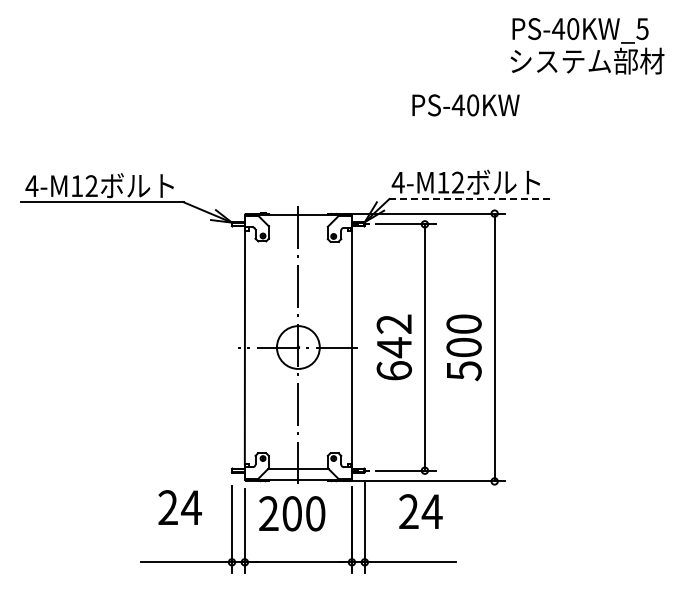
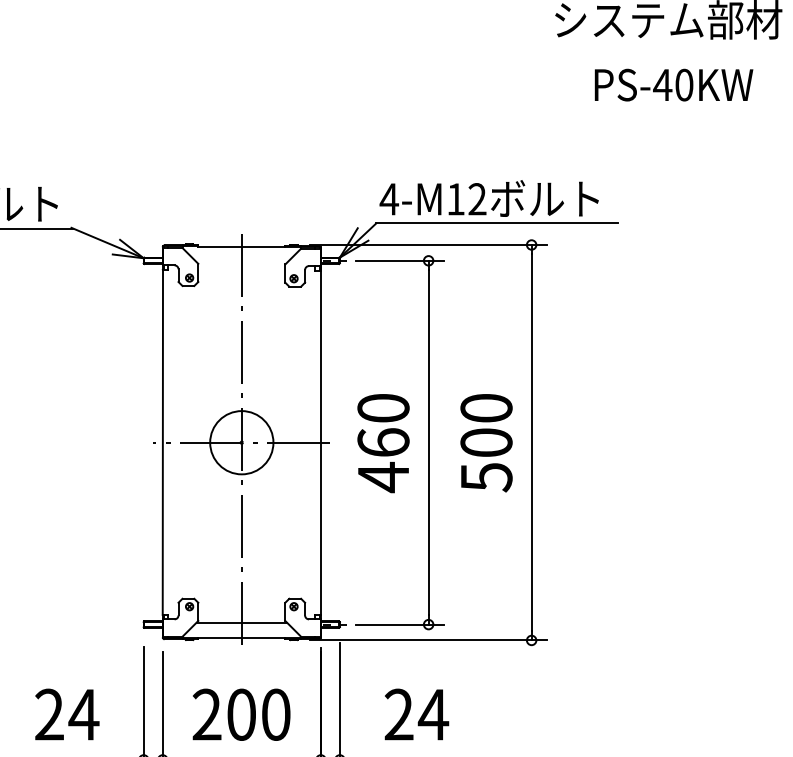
text: (465, 105) -> (673, 85), moved
line: (471, 199) -> (497, 224), dashed -> solid
text: (394, 347) -> (383, 442), 642 -> 460
text: (179, 507) -> (66, 714), moved
text: (420, 511) -> (416, 714), moved
text: (292, 513) -> (241, 714), moved

